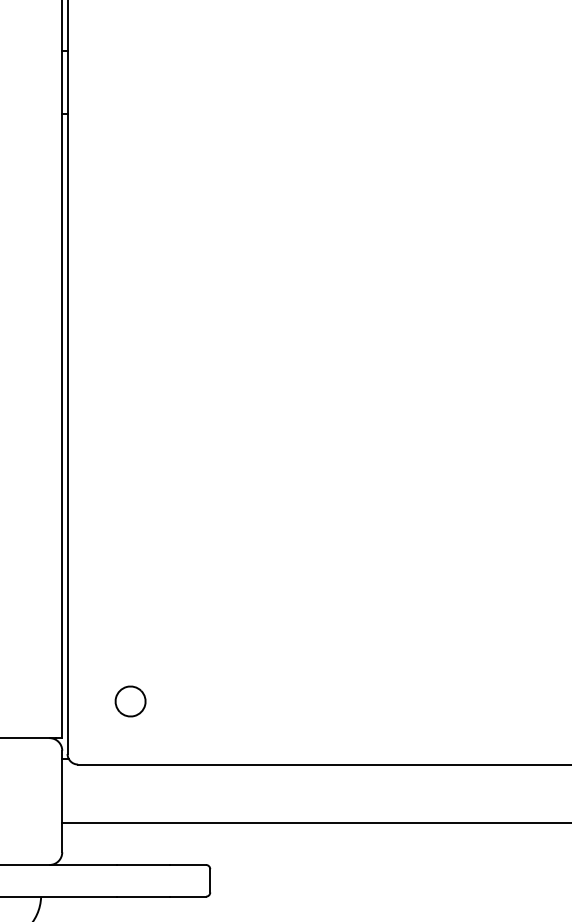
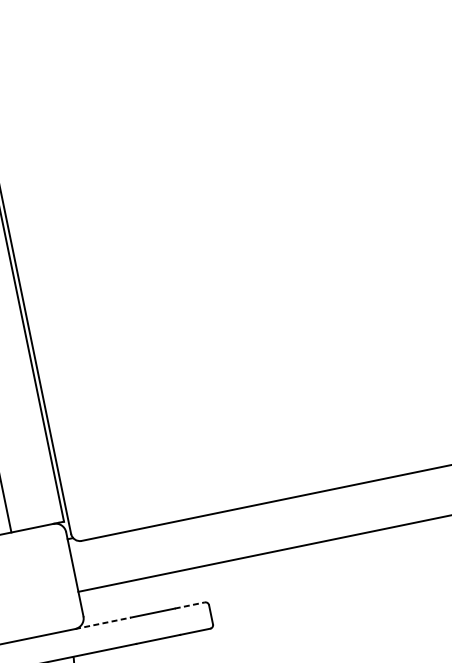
part: (130, 701) -> (114, 479), removed
line: (83, 864) -> (103, 622), solid -> dashed
line: (188, 864) -> (190, 605), solid -> dashed

